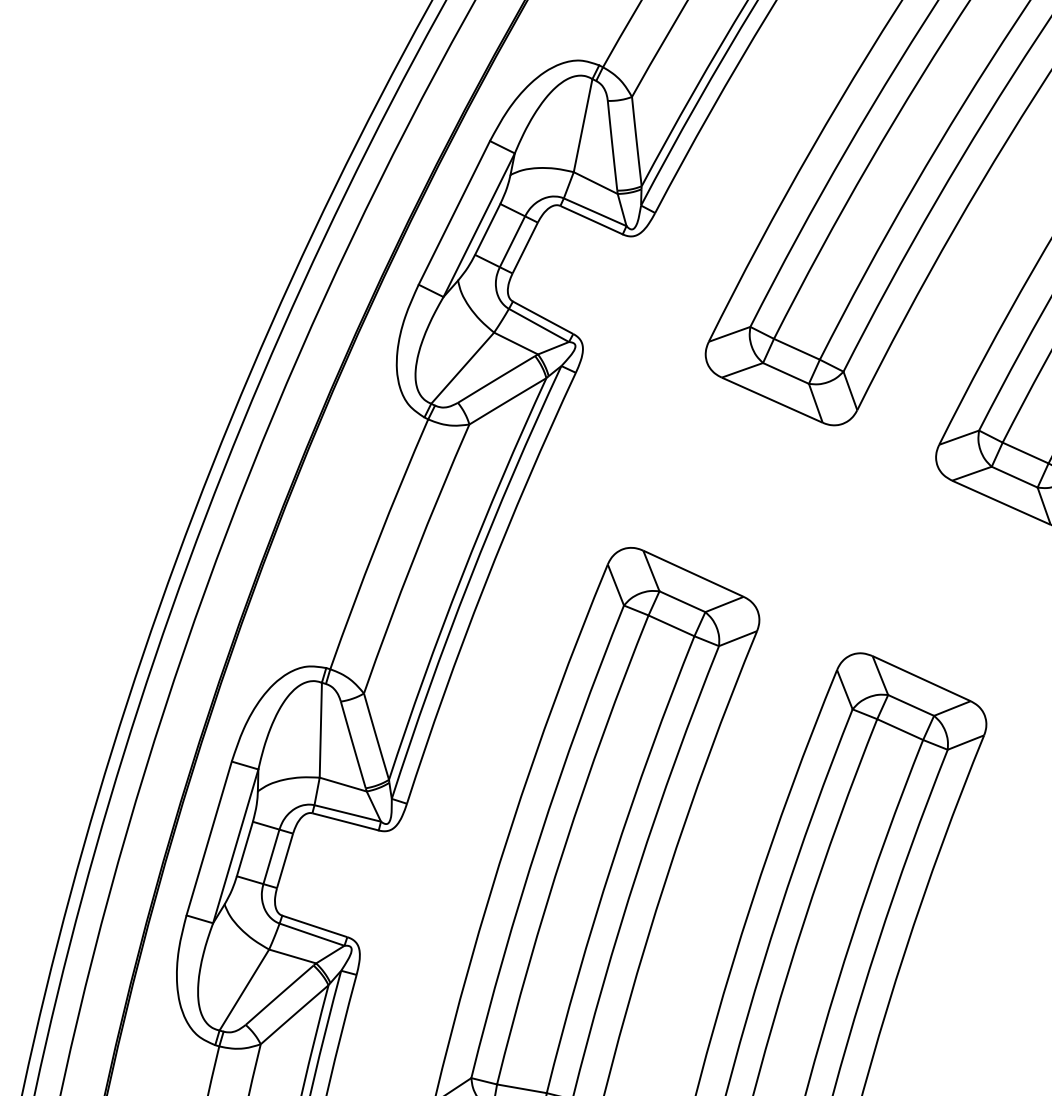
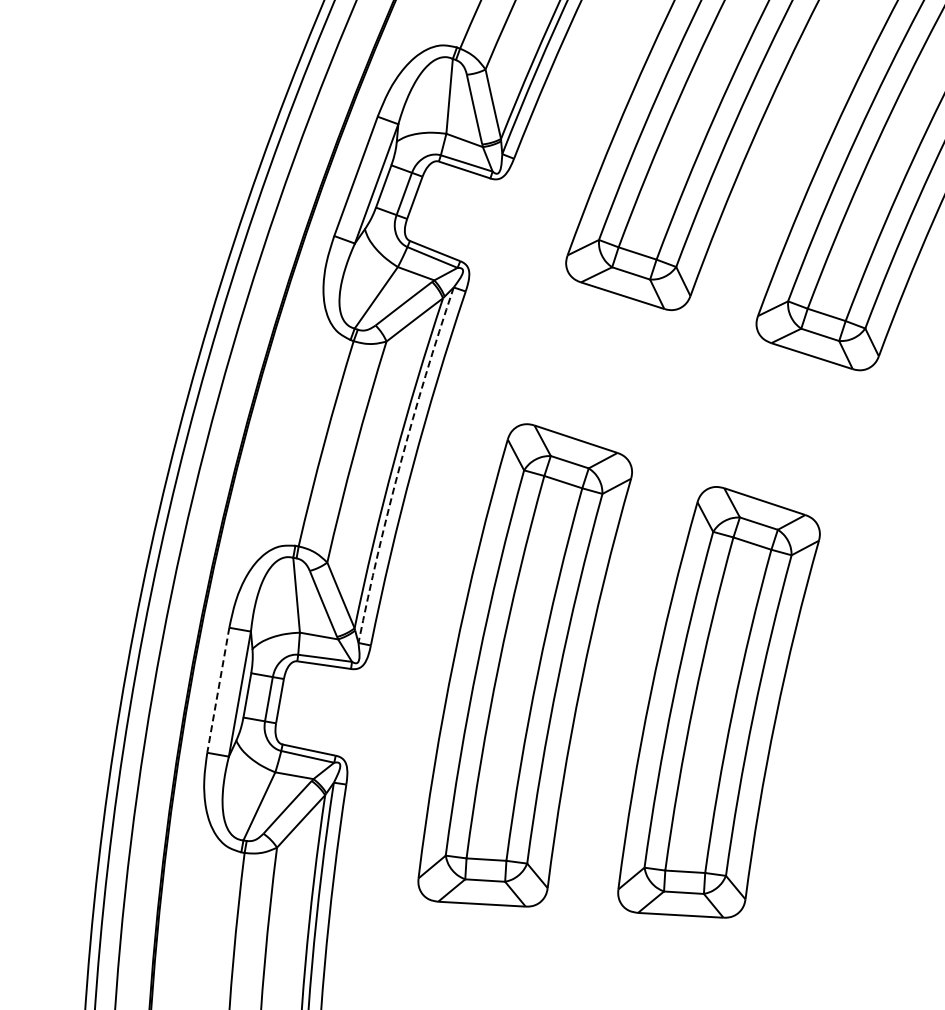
arc: (469, 579) -> (400, 463), solid -> dashed
line: (209, 838) -> (218, 690), solid -> dashed

